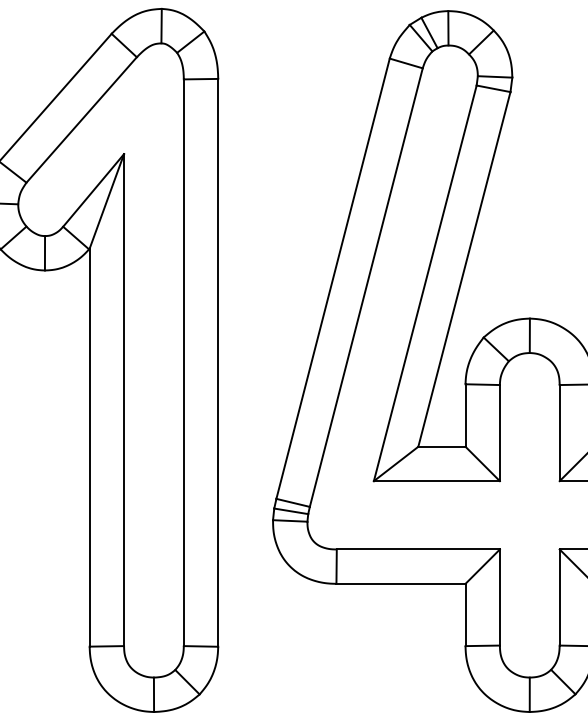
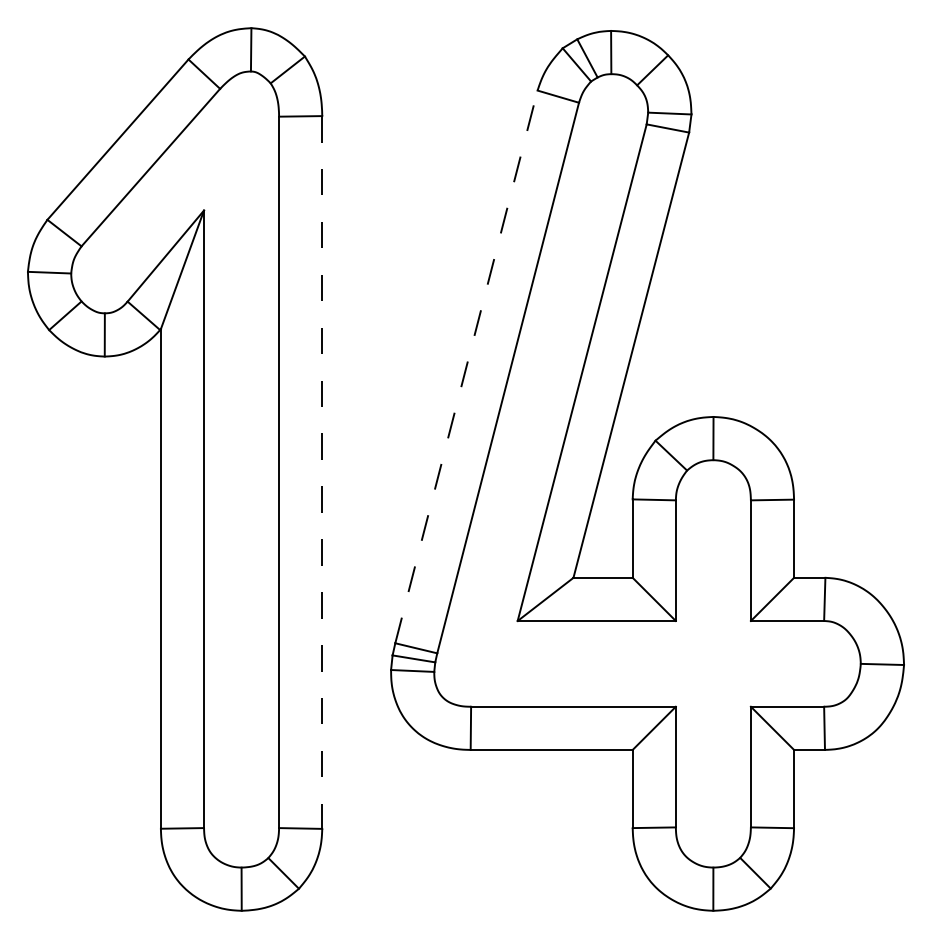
line: (333, 278) -> (466, 366), solid -> dashed
line: (218, 363) -> (322, 473), solid -> dashed

